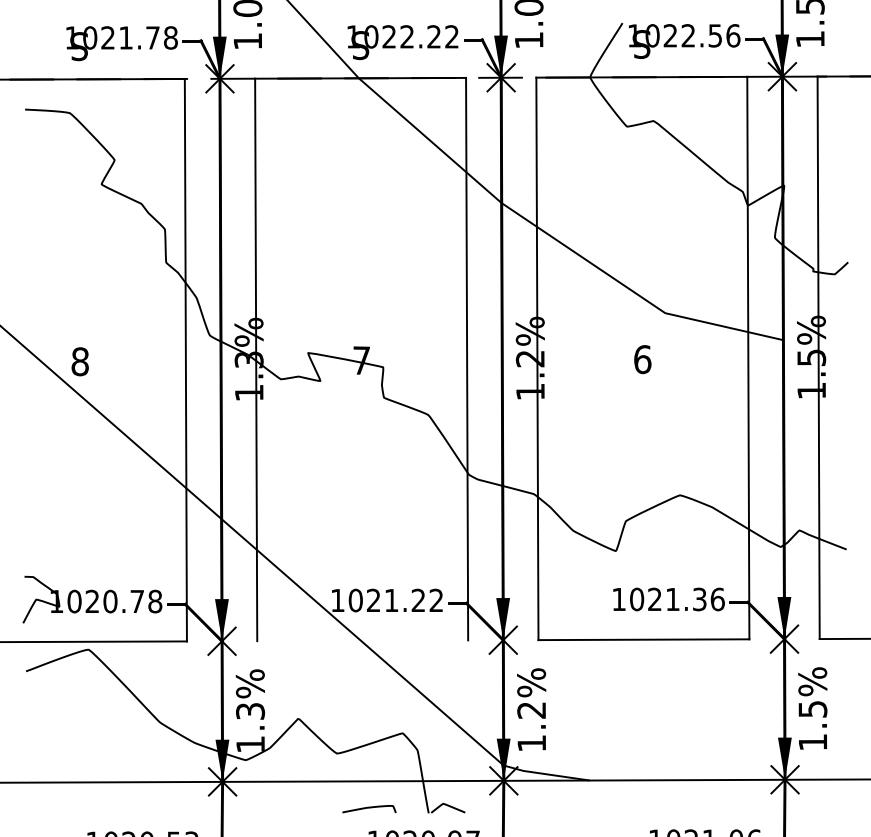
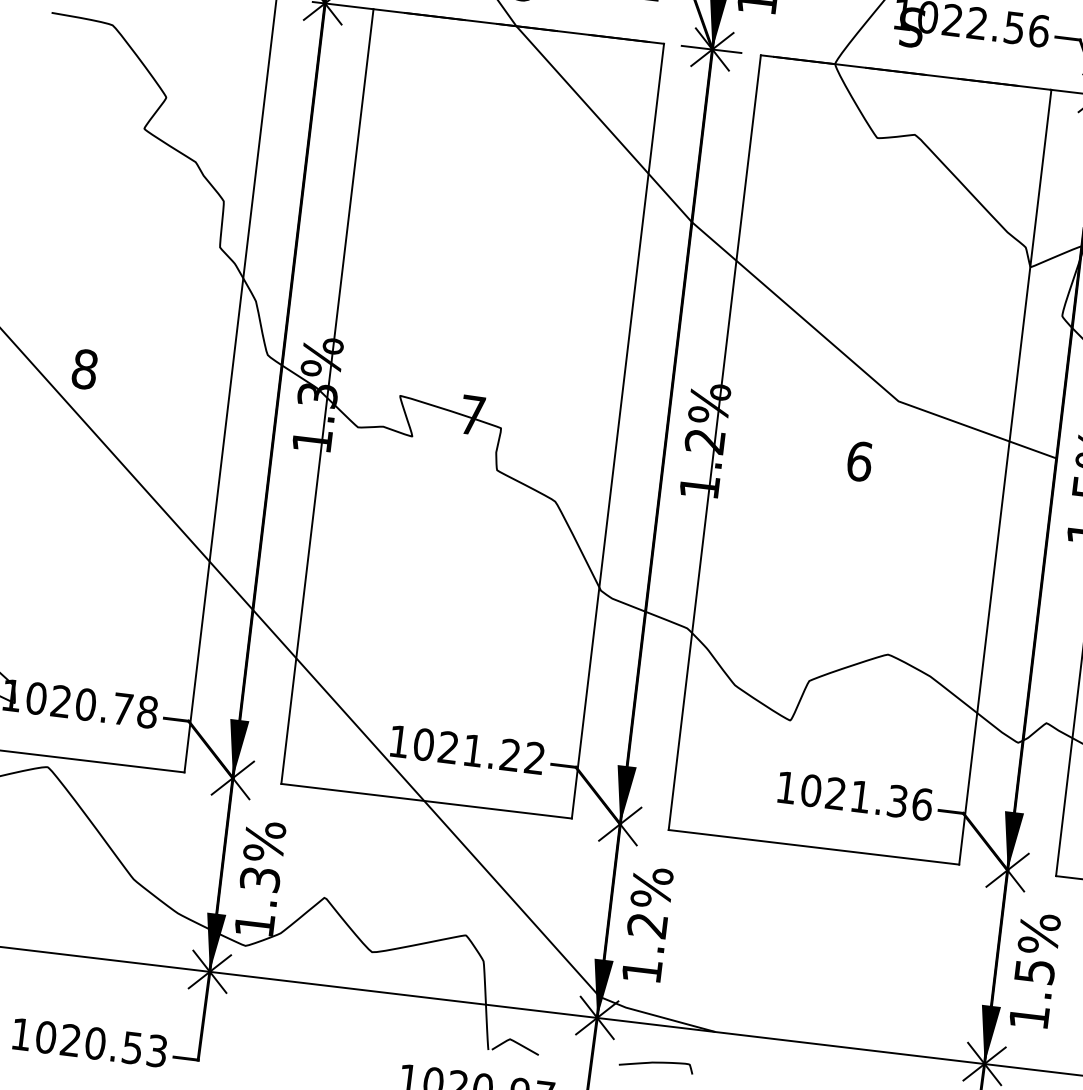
line: (362, 640) -> (426, 800), added
curve: (369, 808) -> (656, 1063), moved

